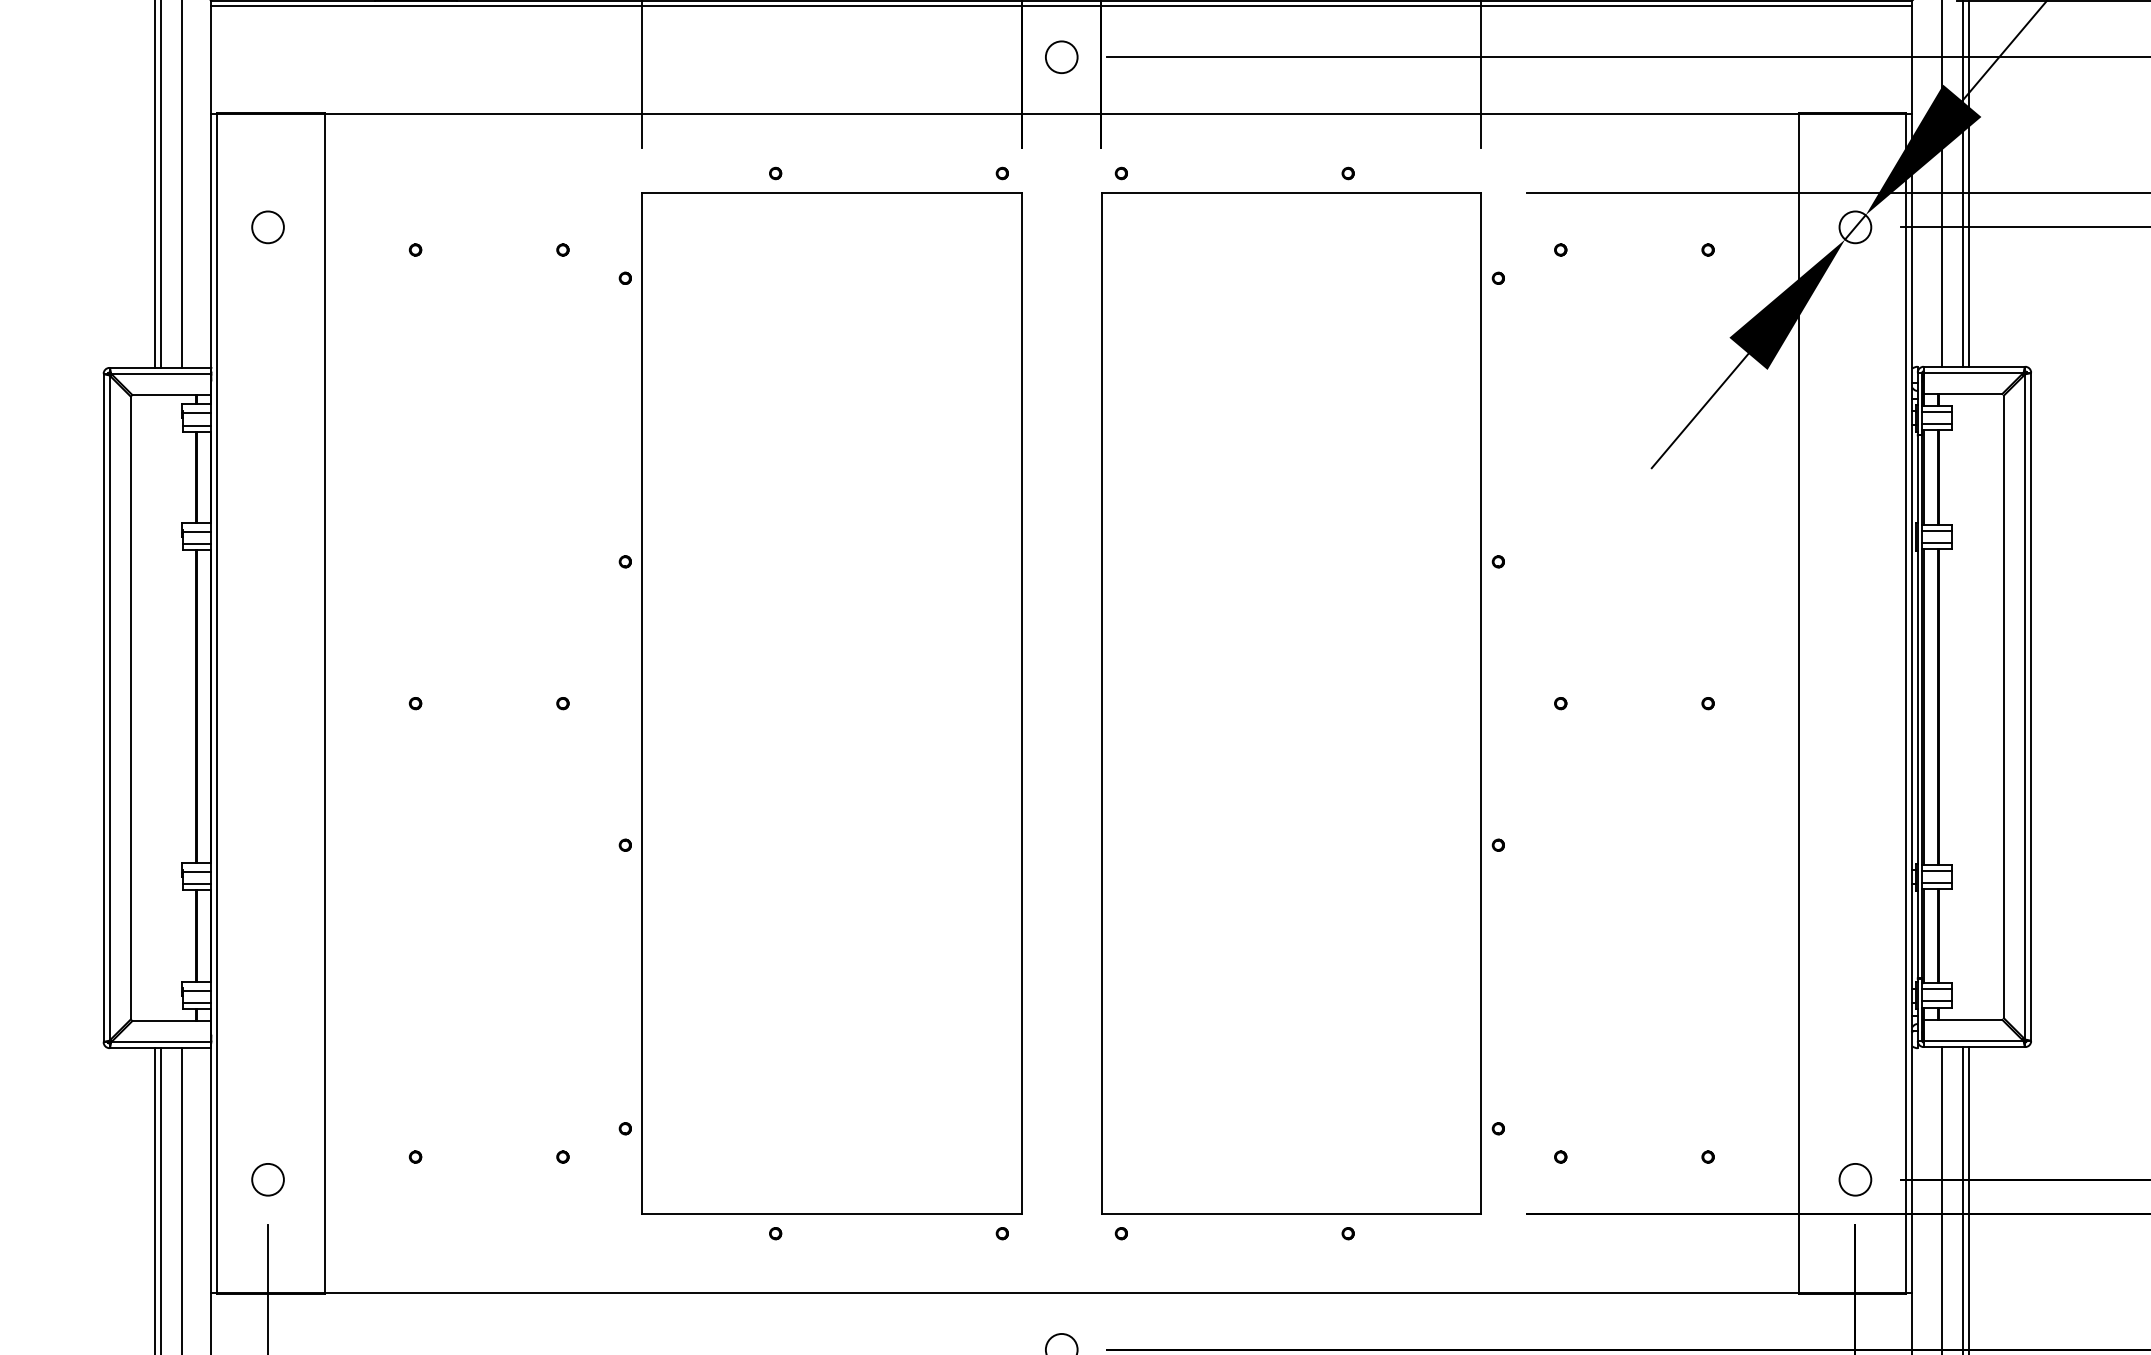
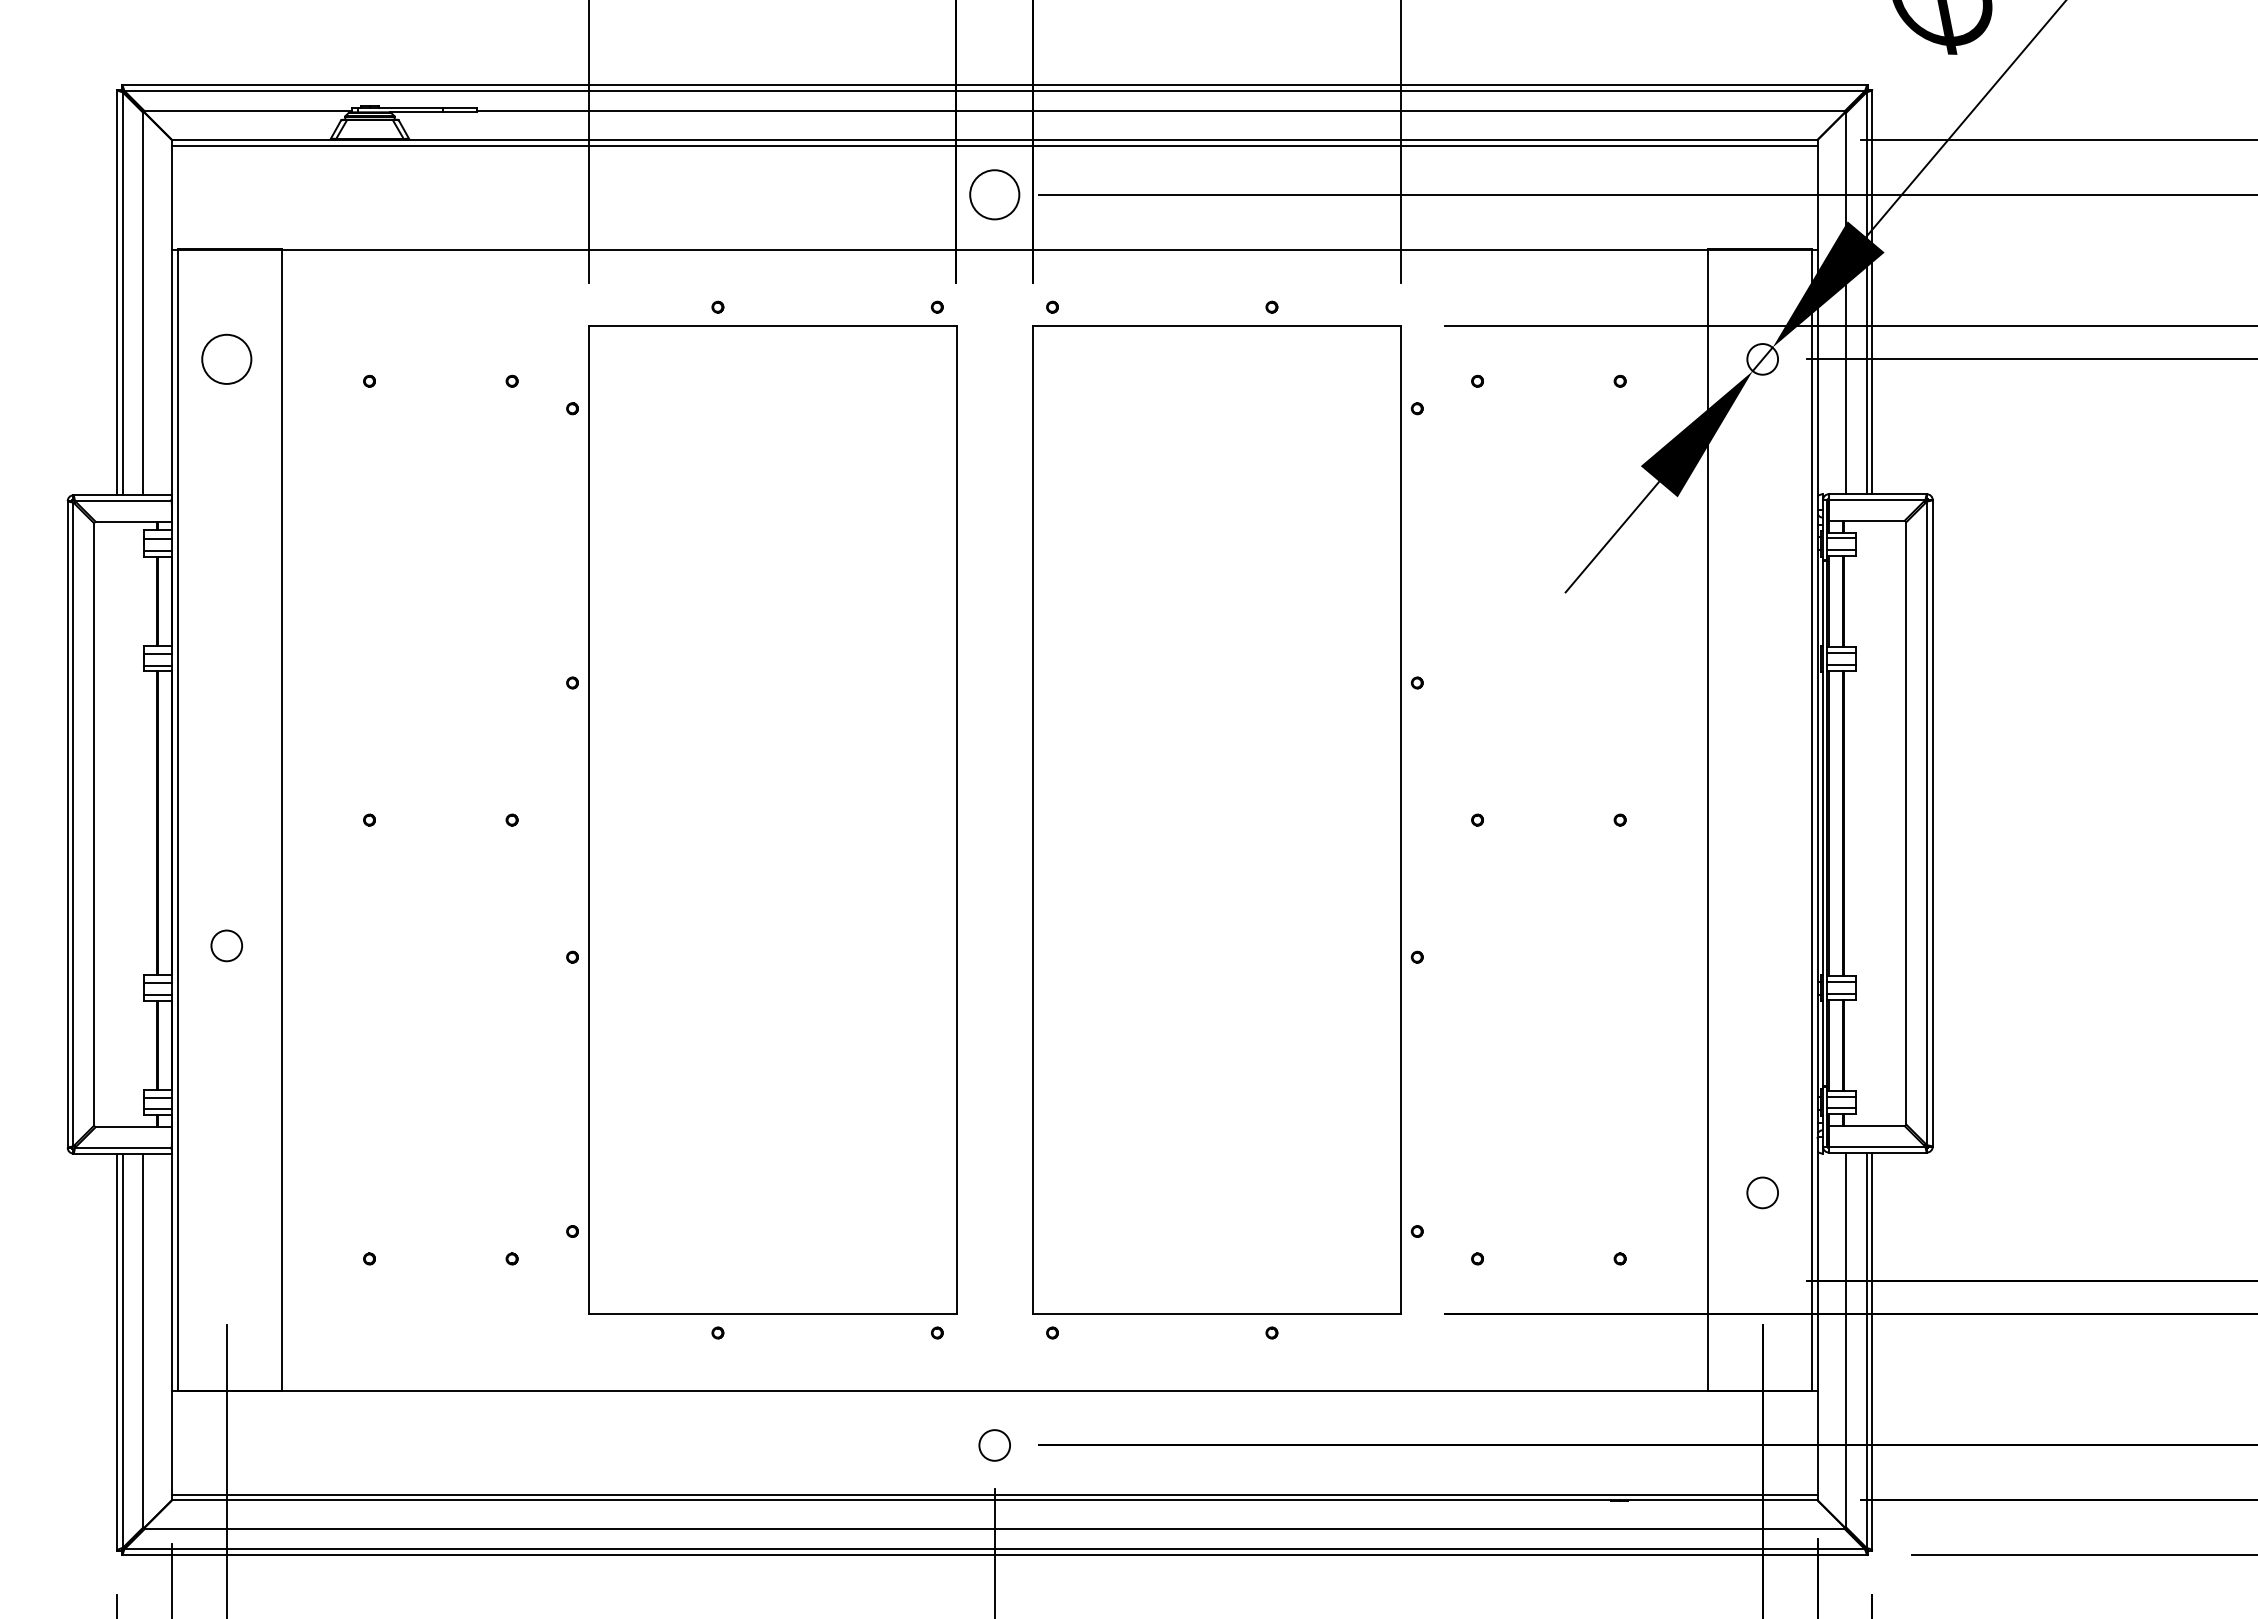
circle: (1061, 56) -> (994, 194), size x1.6
circle: (267, 227) -> (226, 359), size x1.6
circle: (267, 1179) -> (226, 945), moved
circle: (1855, 1179) -> (1762, 1192), moved

